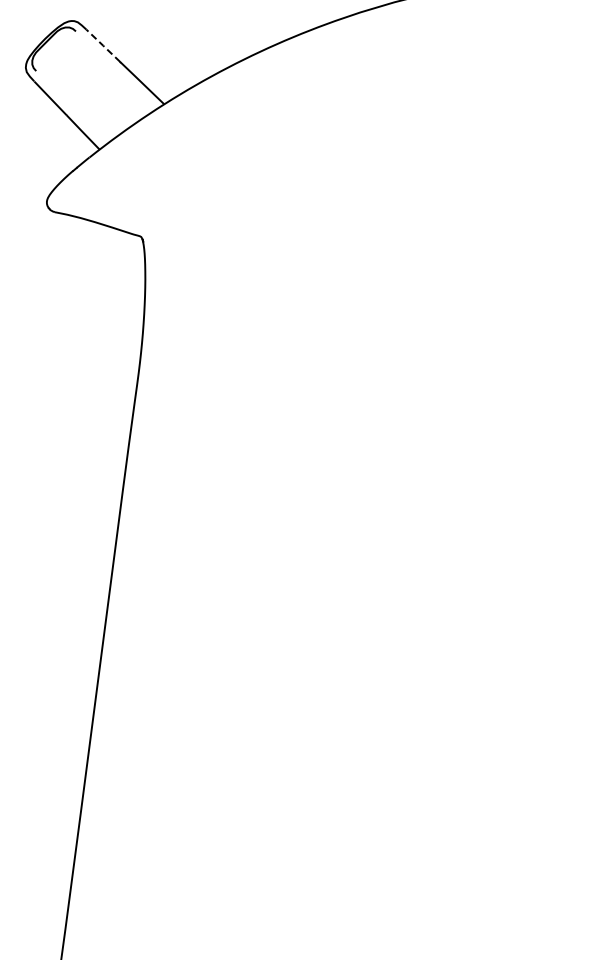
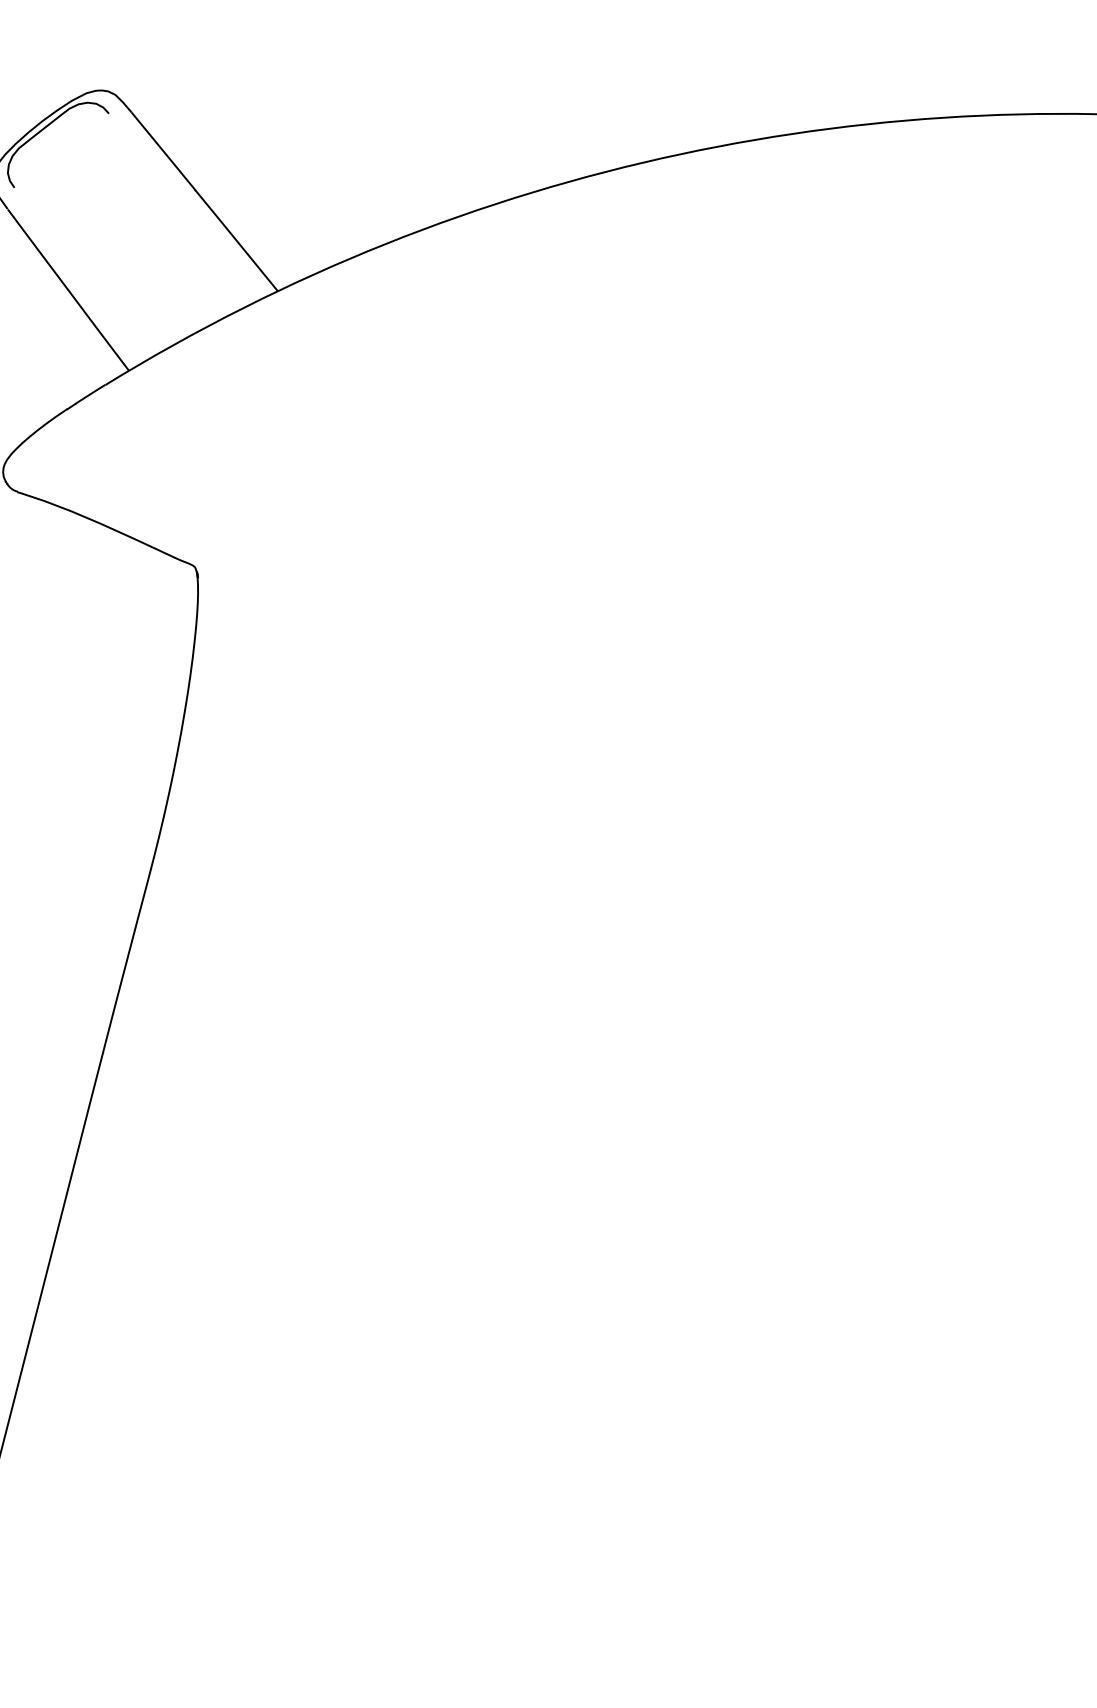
line: (103, 45) -> (163, 150), dashed -> solid

